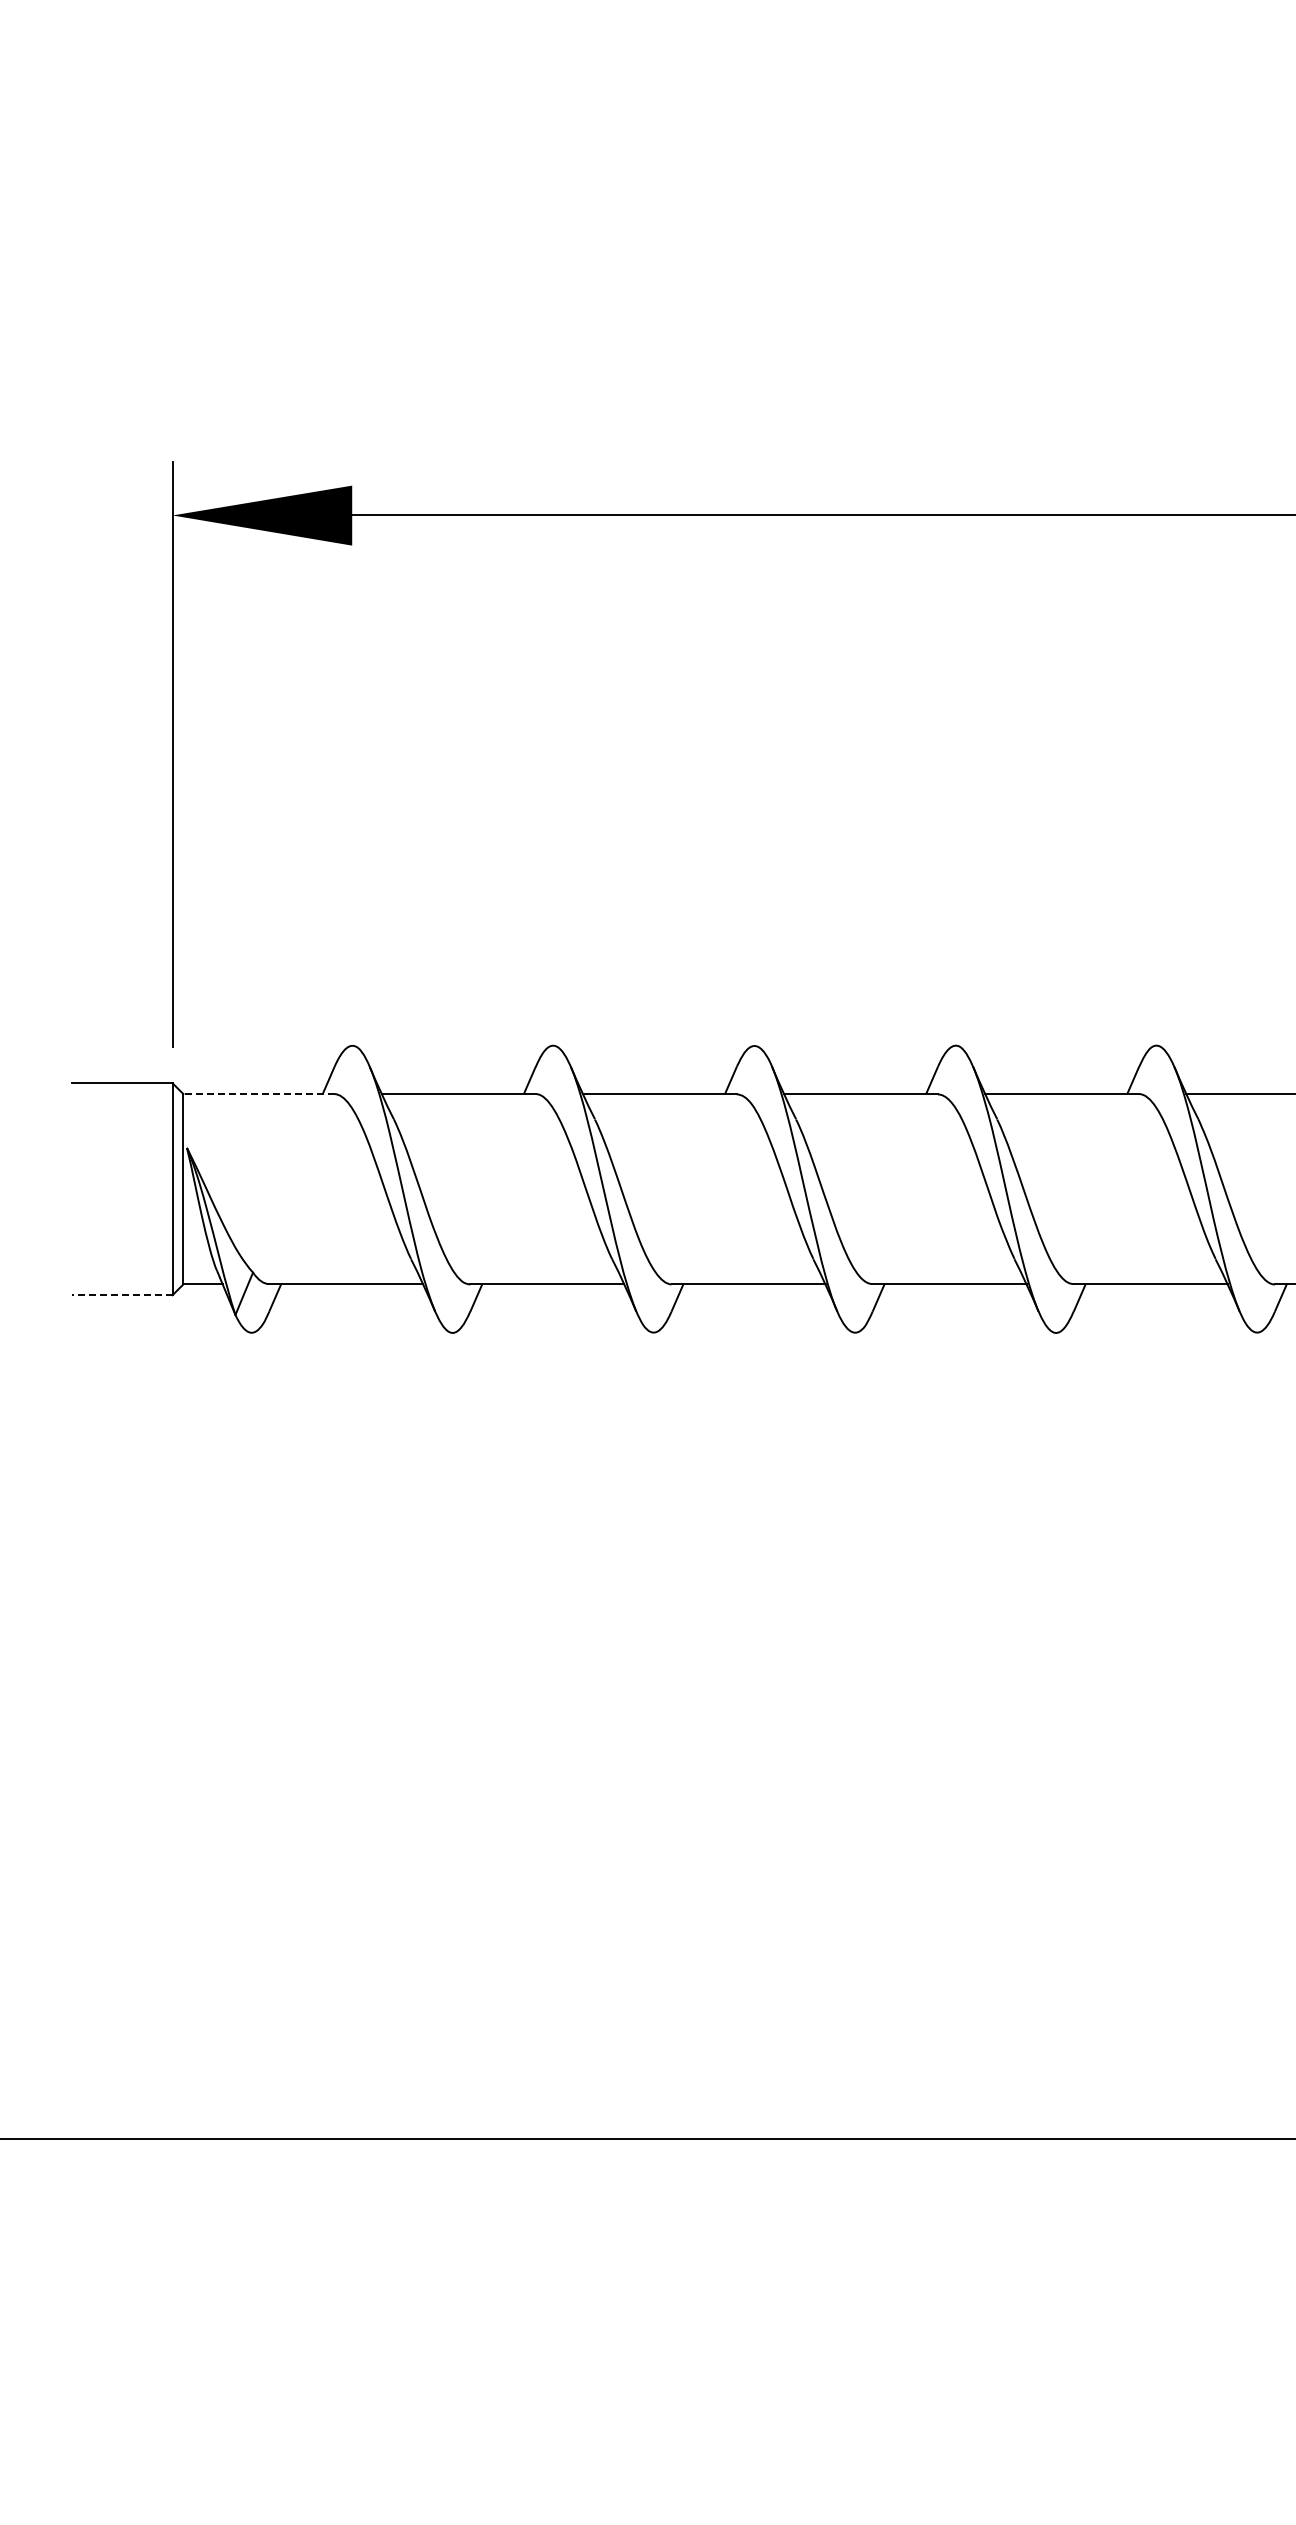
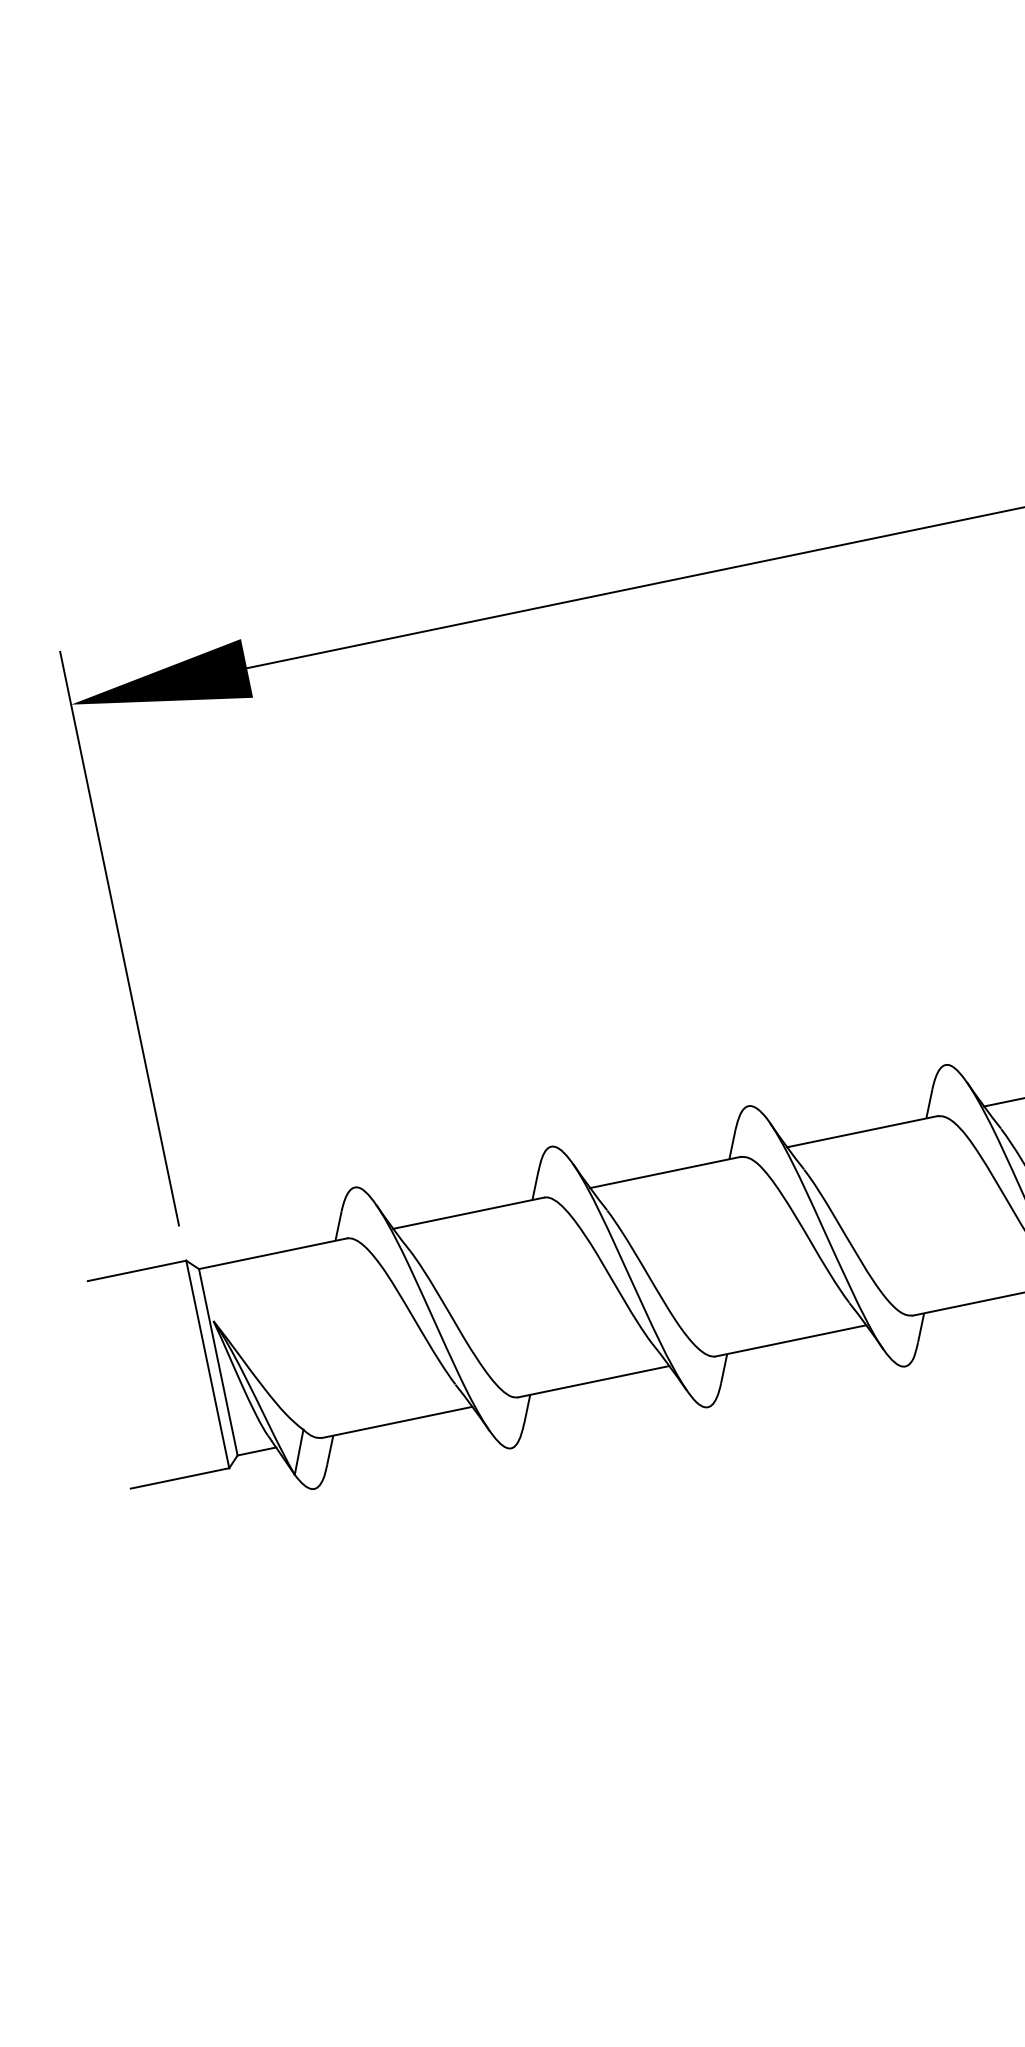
line: (258, 1094) -> (272, 1254), dashed -> solid
line: (121, 1295) -> (179, 1478), dashed -> solid

